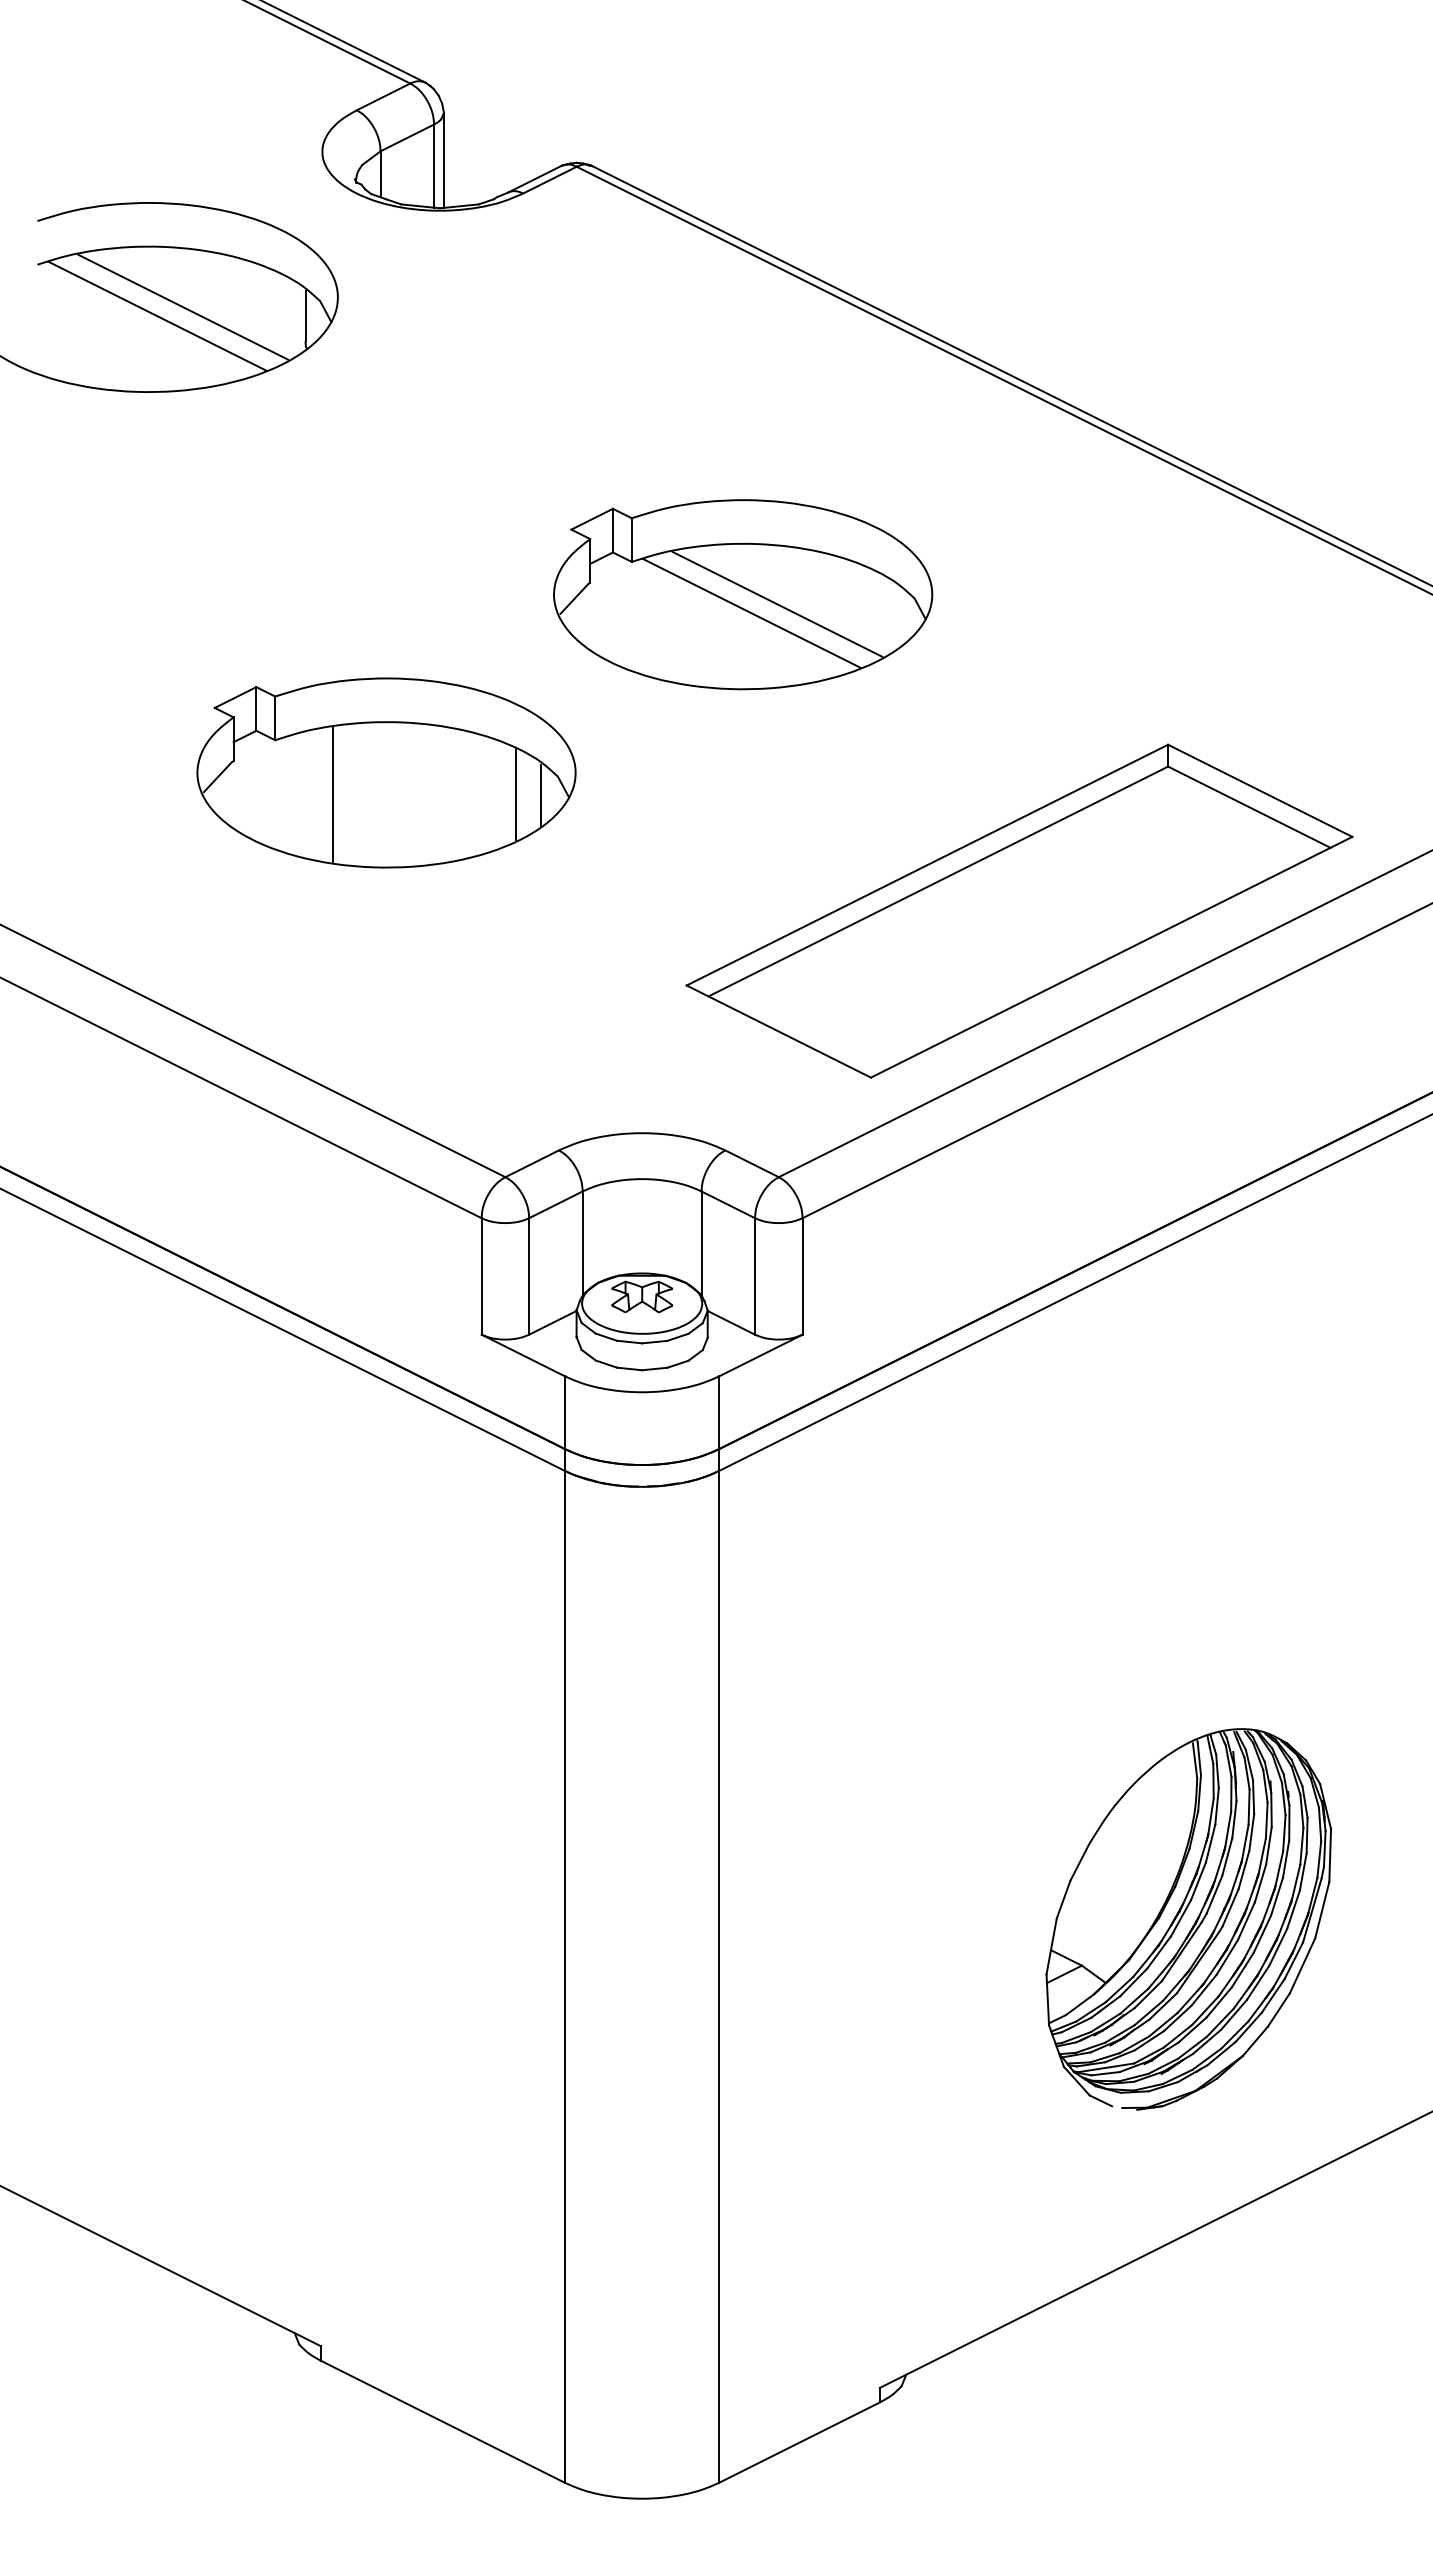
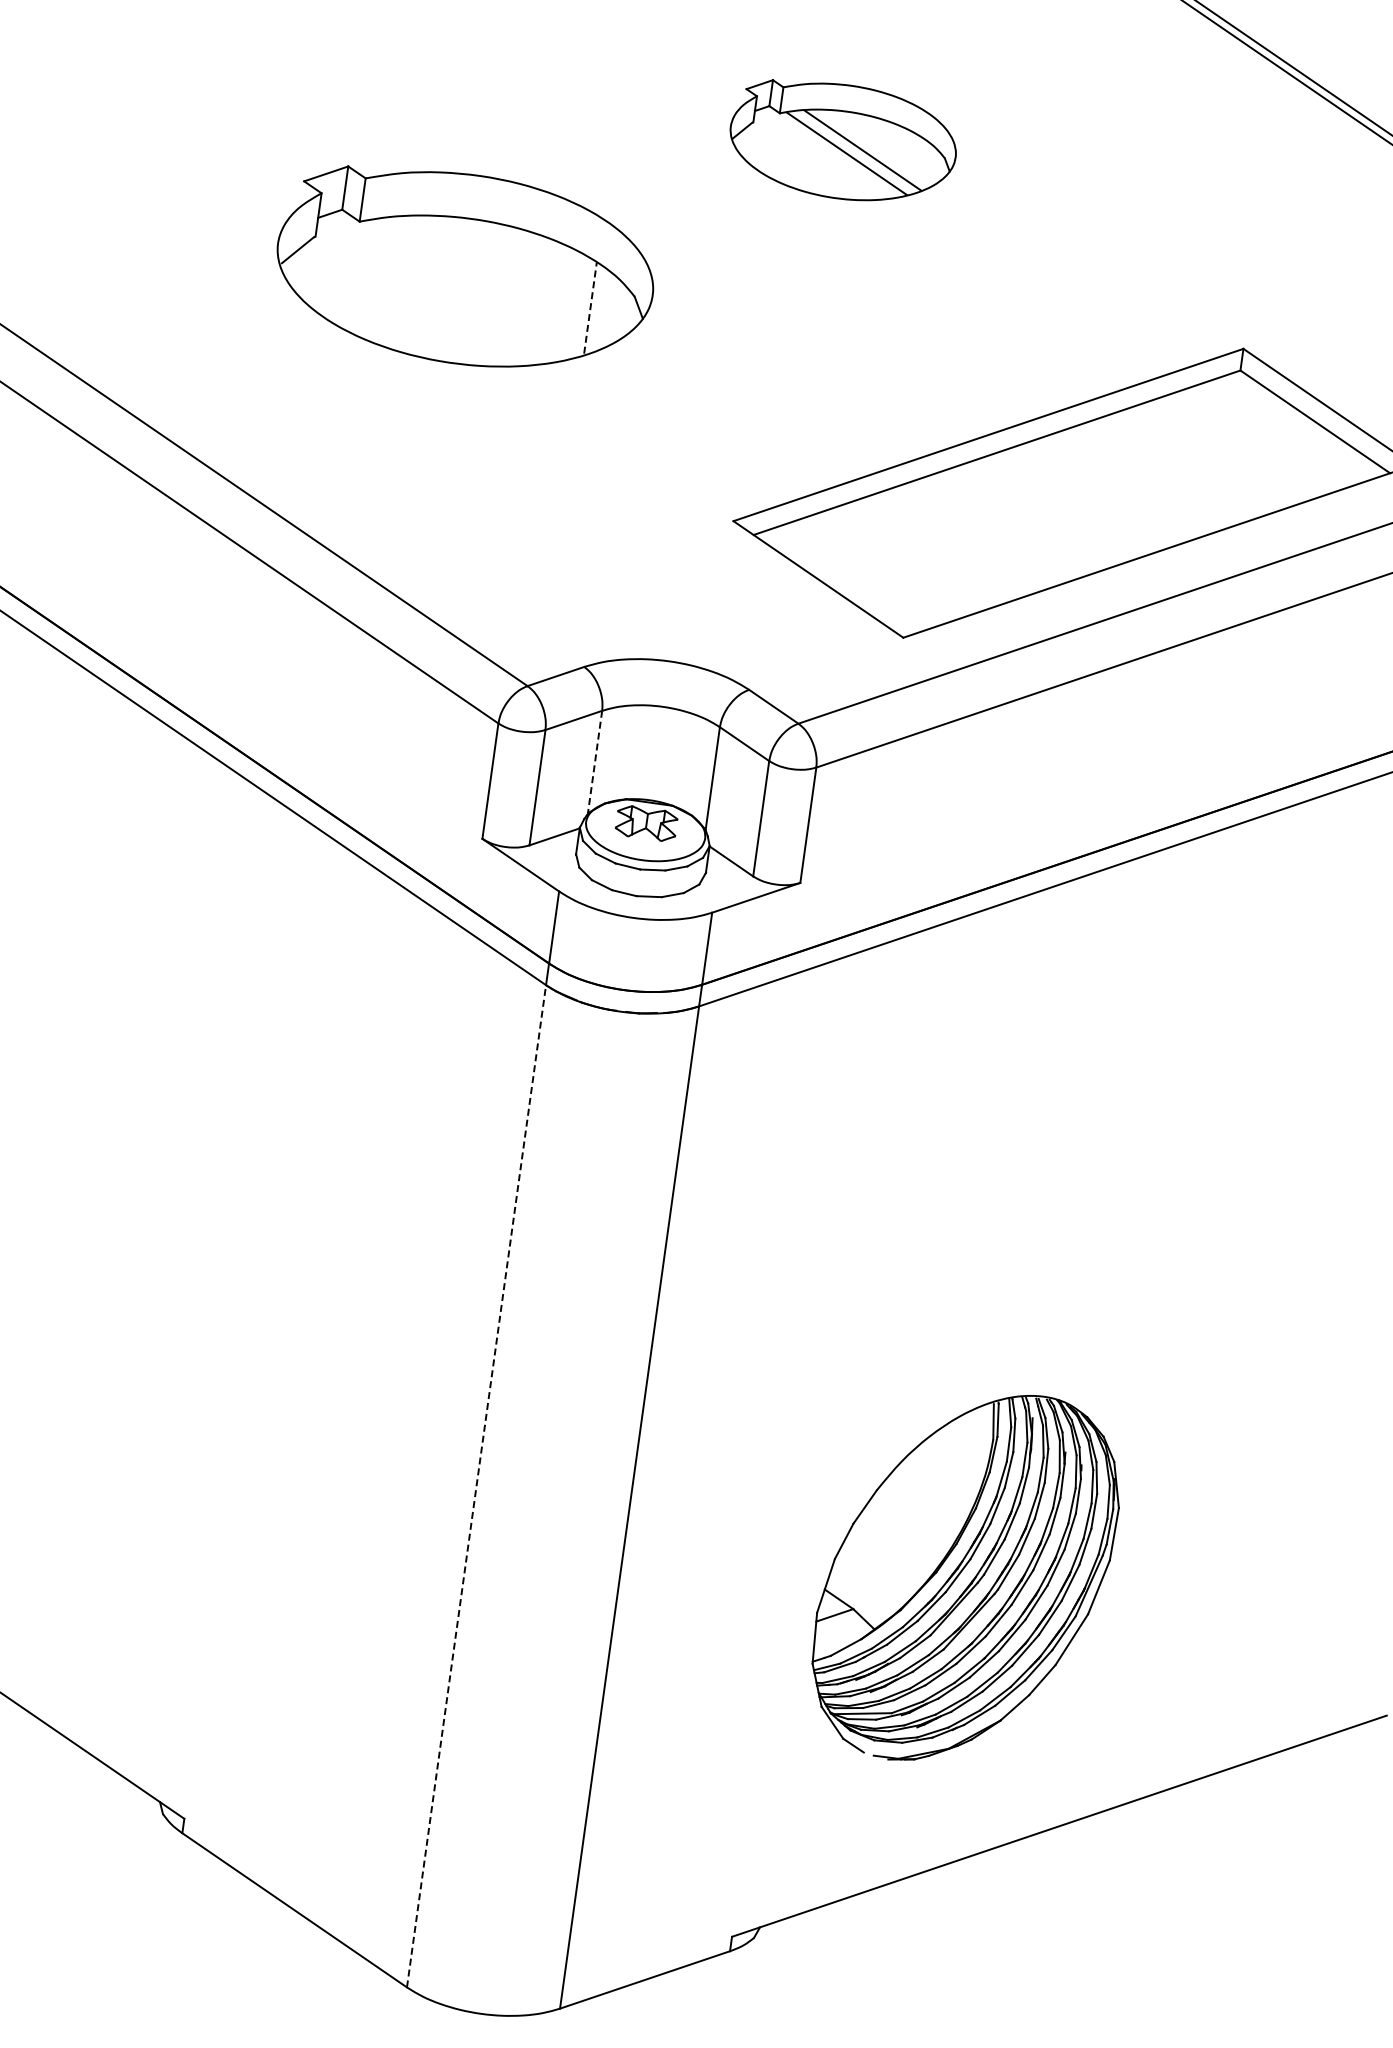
part: (743, 594) -> (843, 141), size x0.6
line: (332, 794) -> (408, 283), removed
line: (515, 794) -> (590, 308), solid -> dashed
line: (541, 795) -> (615, 313), removed
line: (582, 1243) -> (594, 762), solid -> dashed
part: (1188, 1919) -> (965, 1578), moved
line: (564, 1976) -> (476, 1485), solid -> dashed

